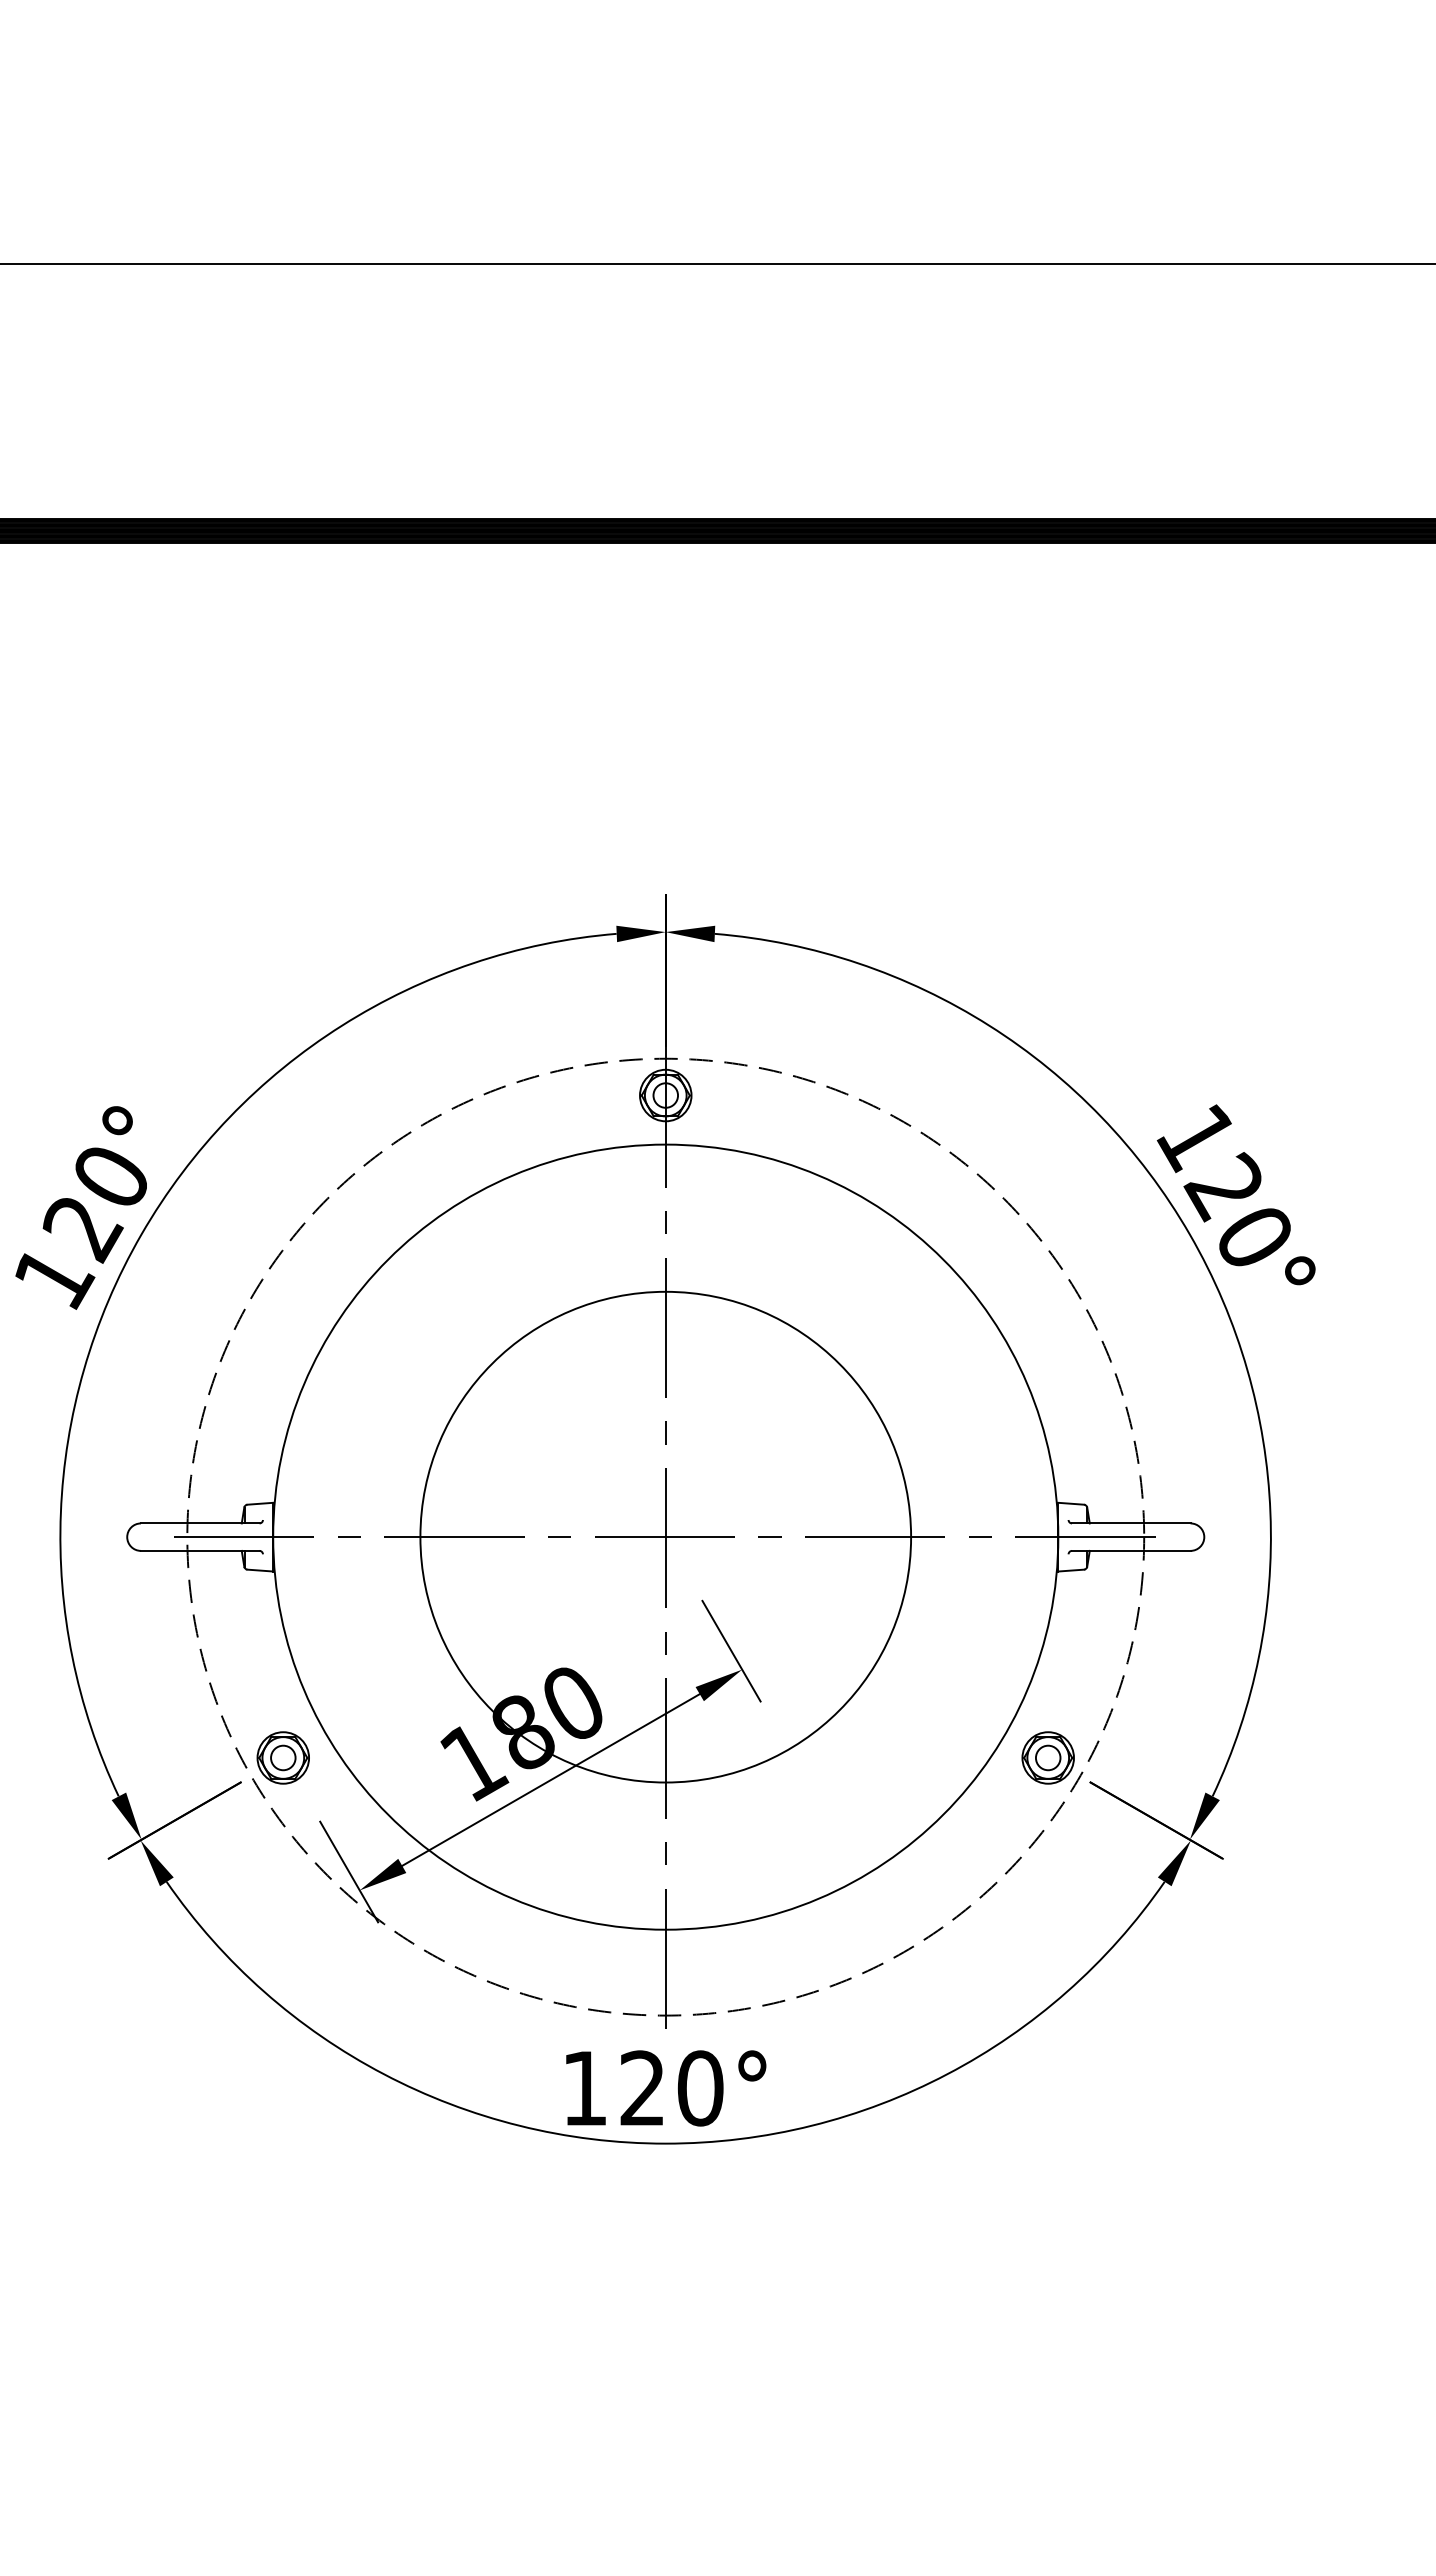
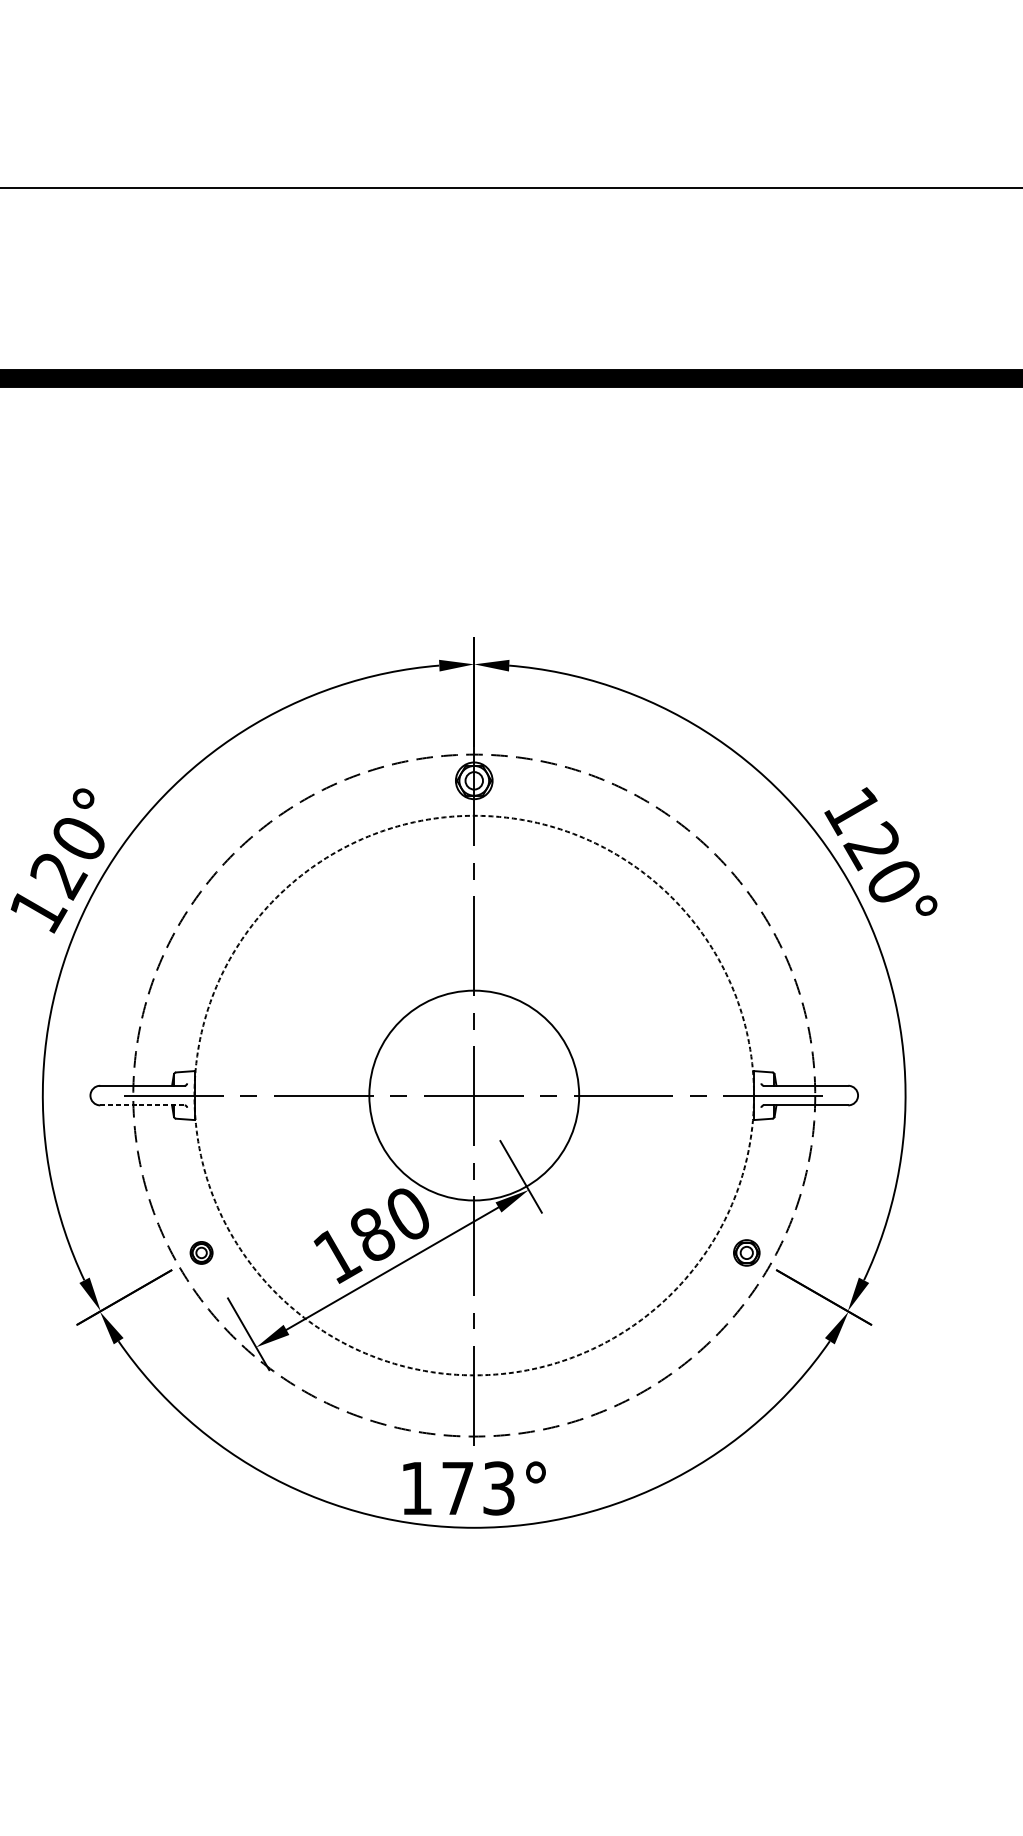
circle: (665, 1536) -> (474, 1095), size x0.6
circle: (665, 1536) -> (474, 1095), solid -> dashed
line: (200, 1550) -> (142, 1105), solid -> dashed
part: (282, 1757) -> (201, 1252), size x0.6
part: (1047, 1757) -> (746, 1252), size x0.7
text: (671, 2088) -> (478, 1488), 120° -> 173°

